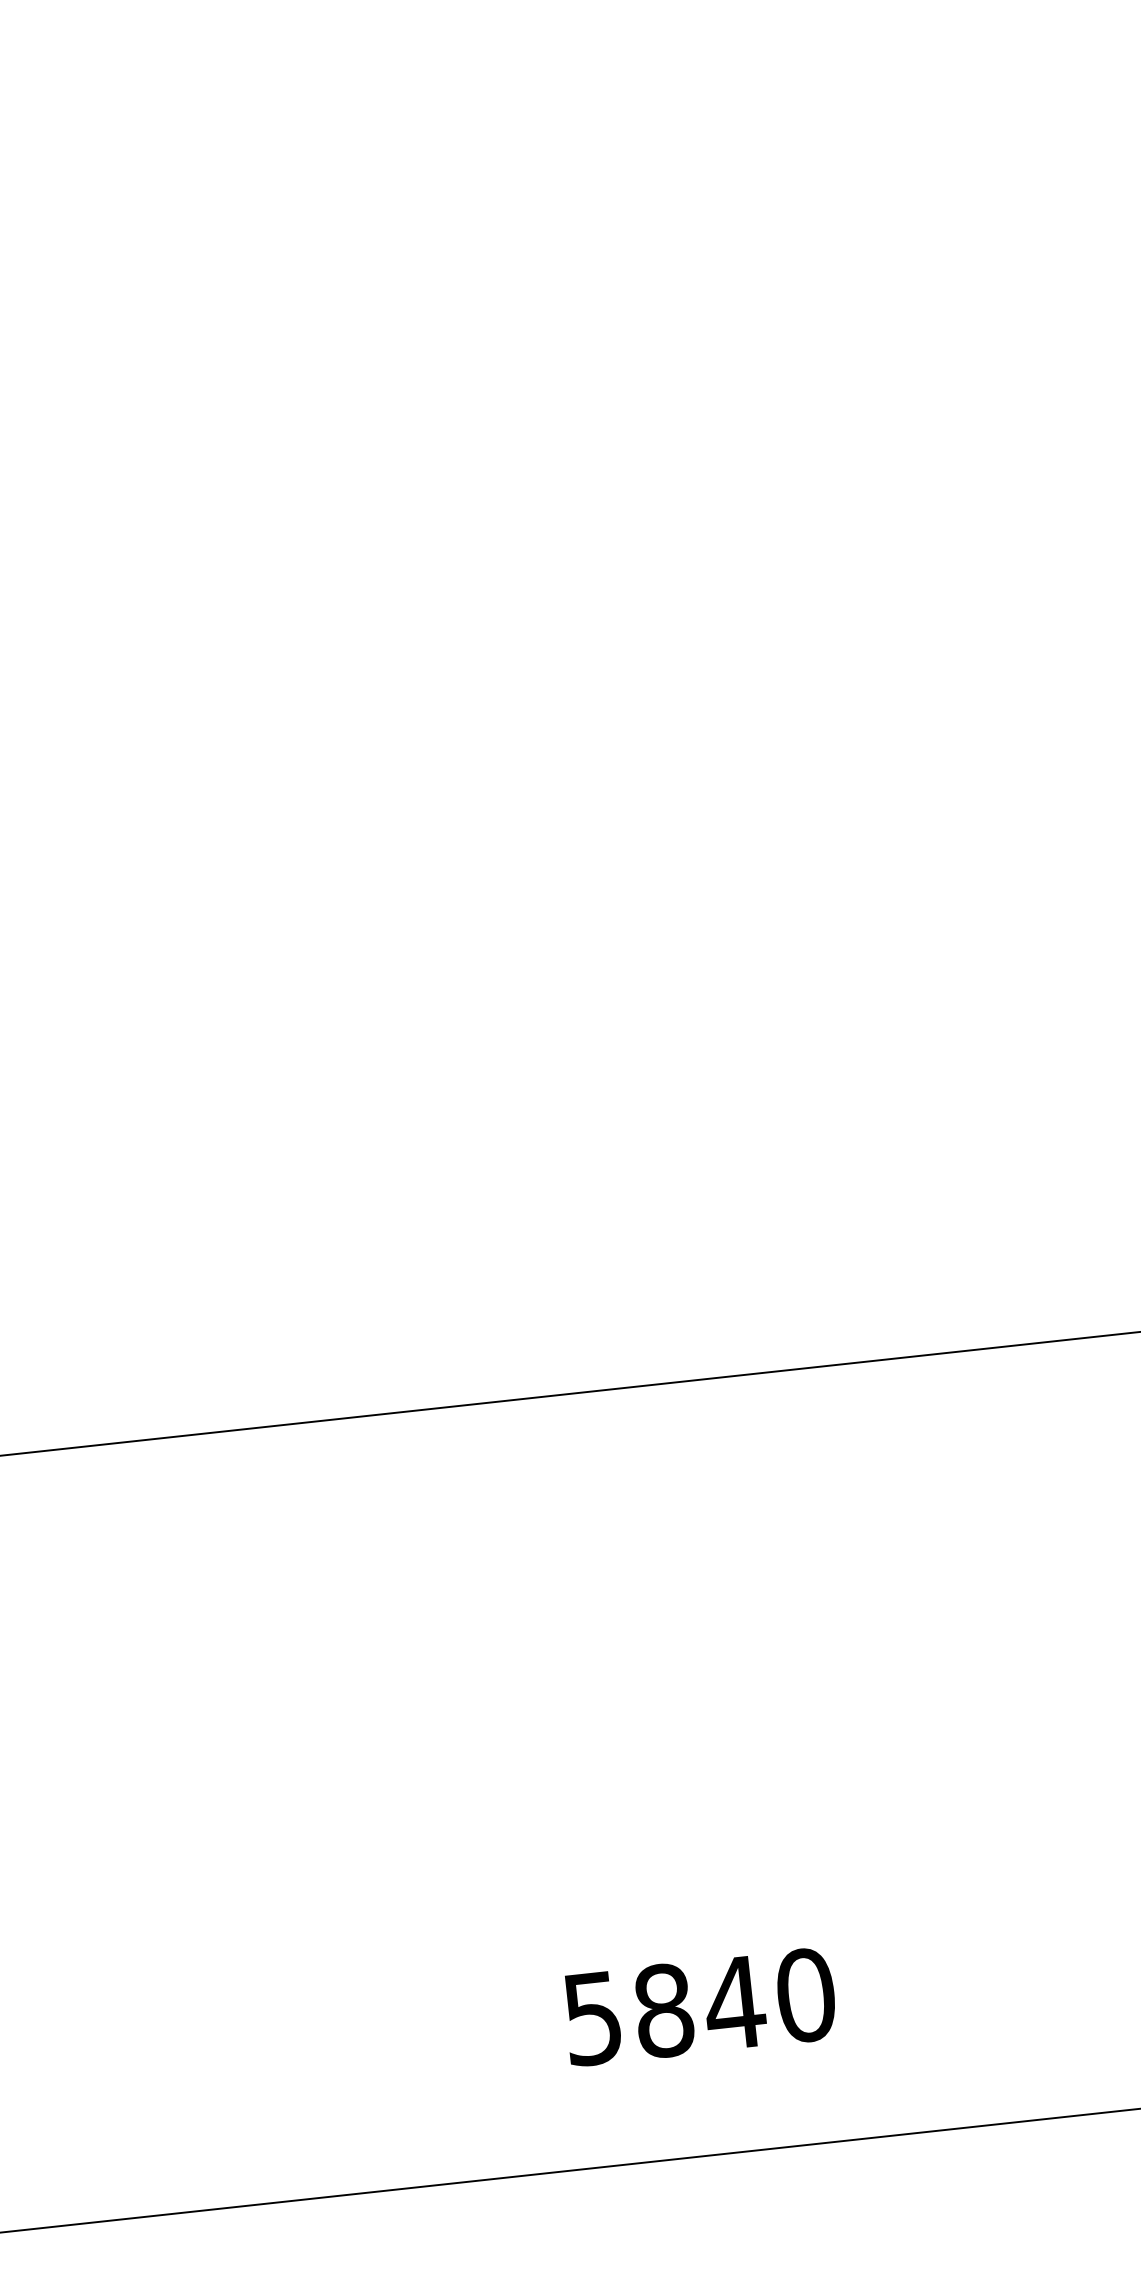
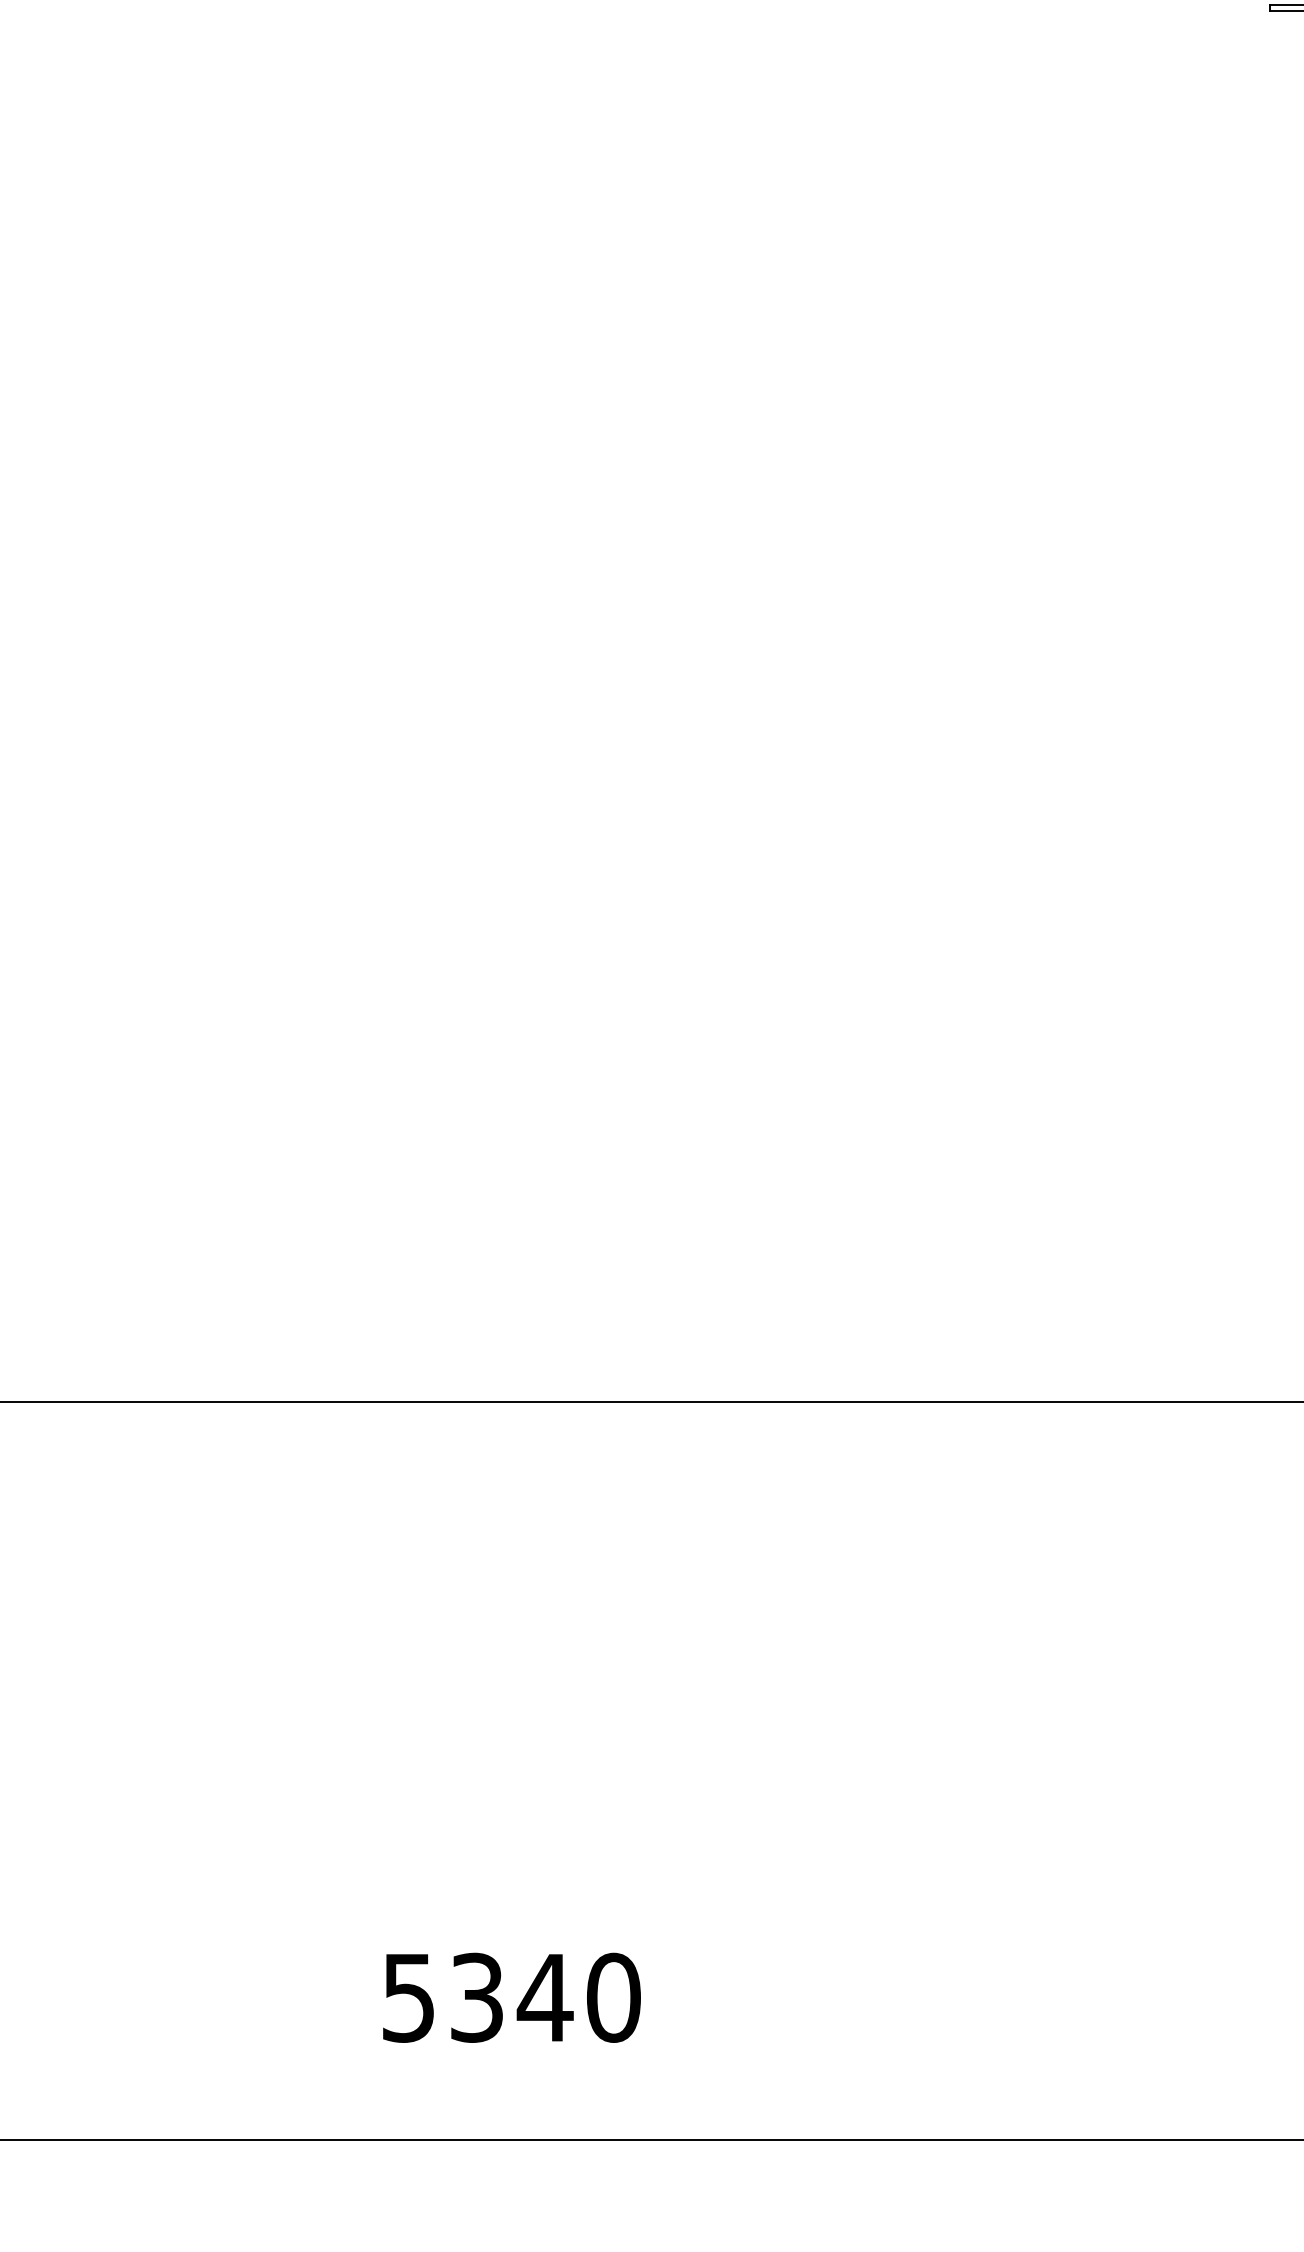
text: (664, 2010) -> (477, 1997), 5840 -> 5340

